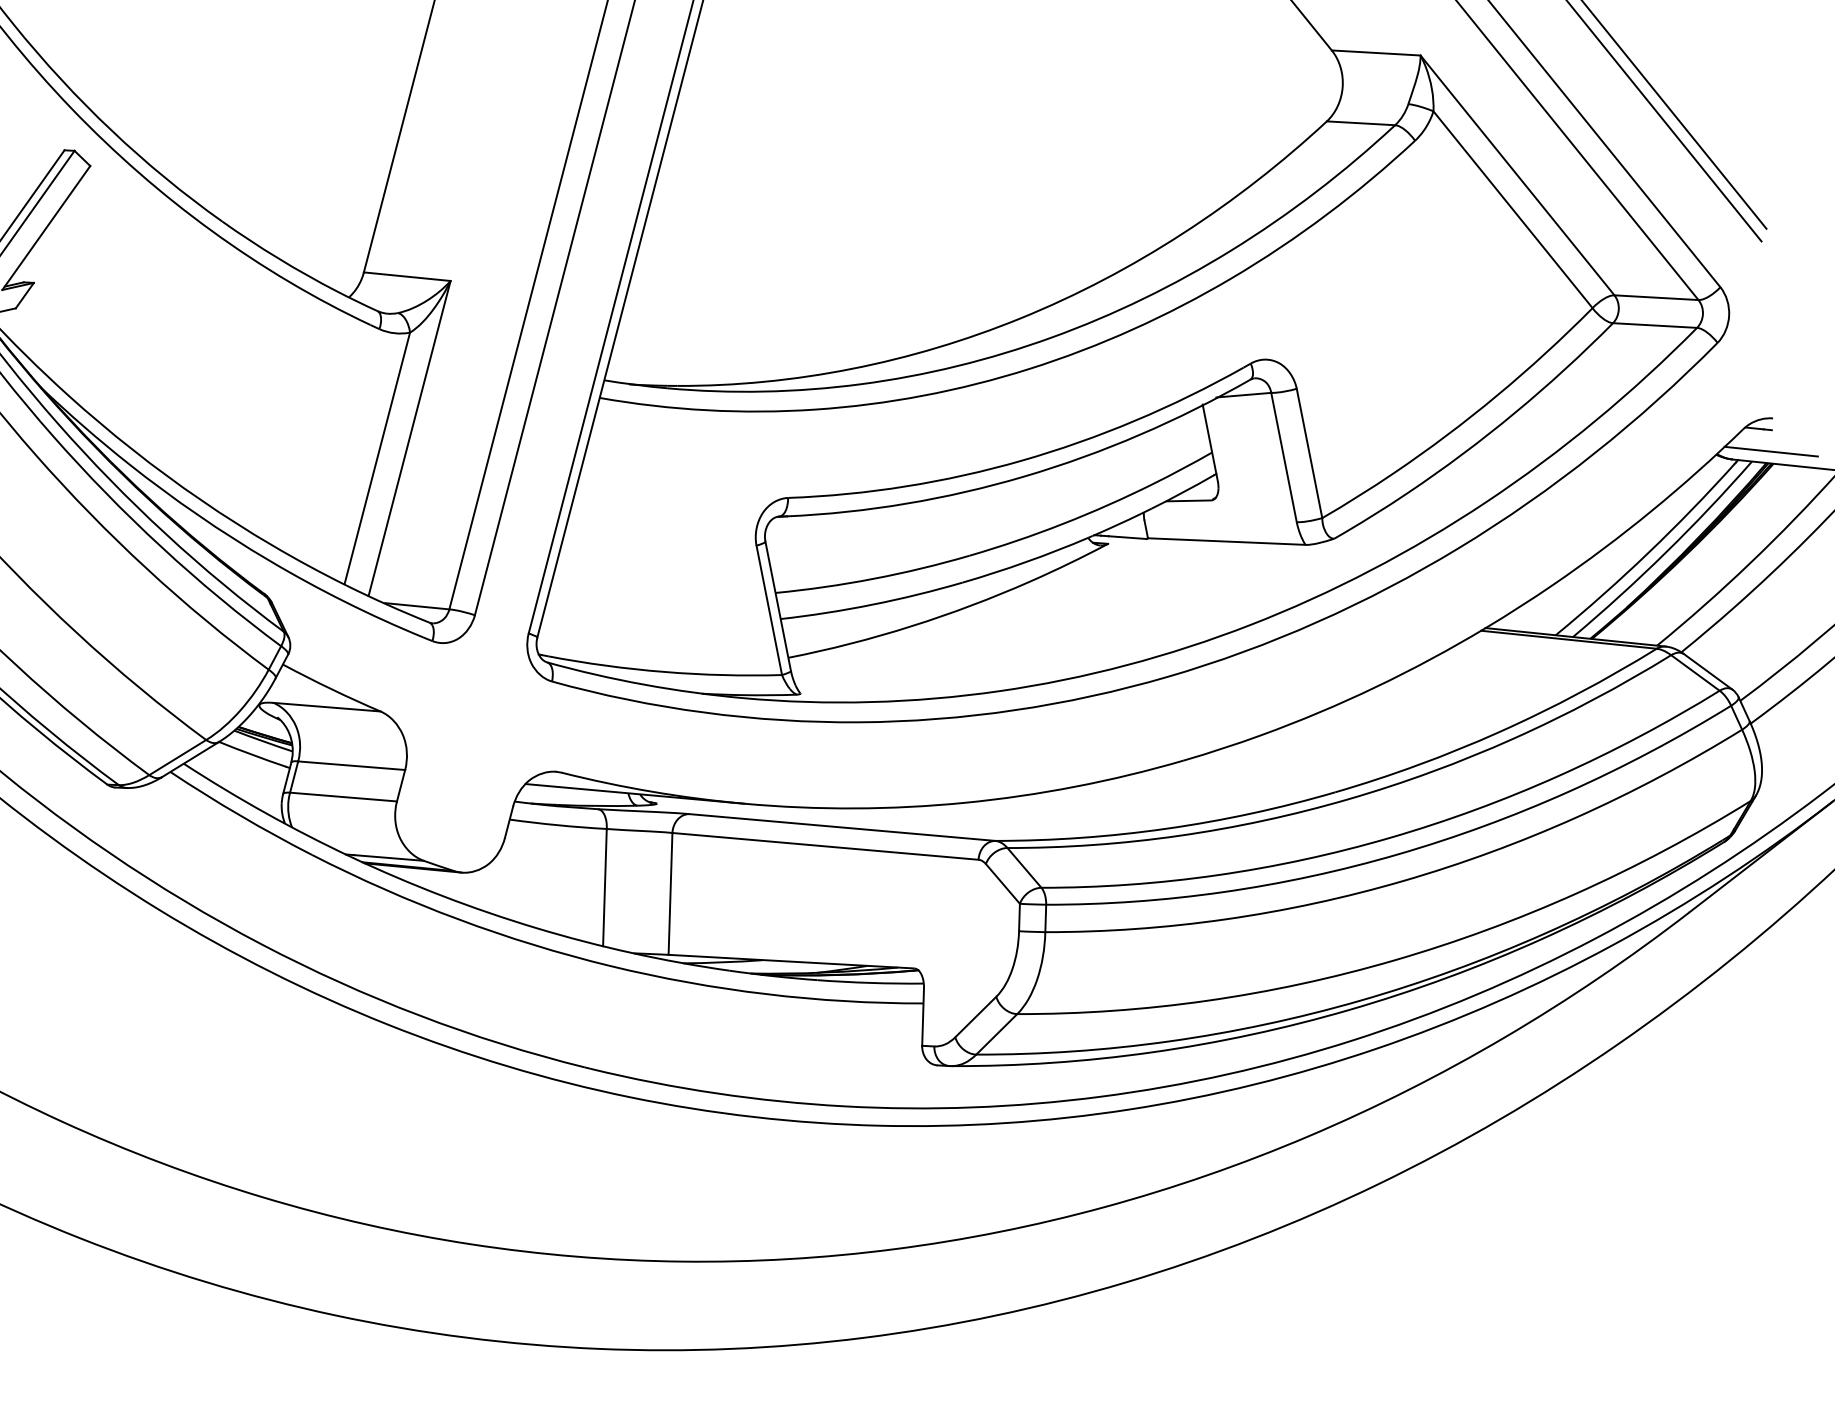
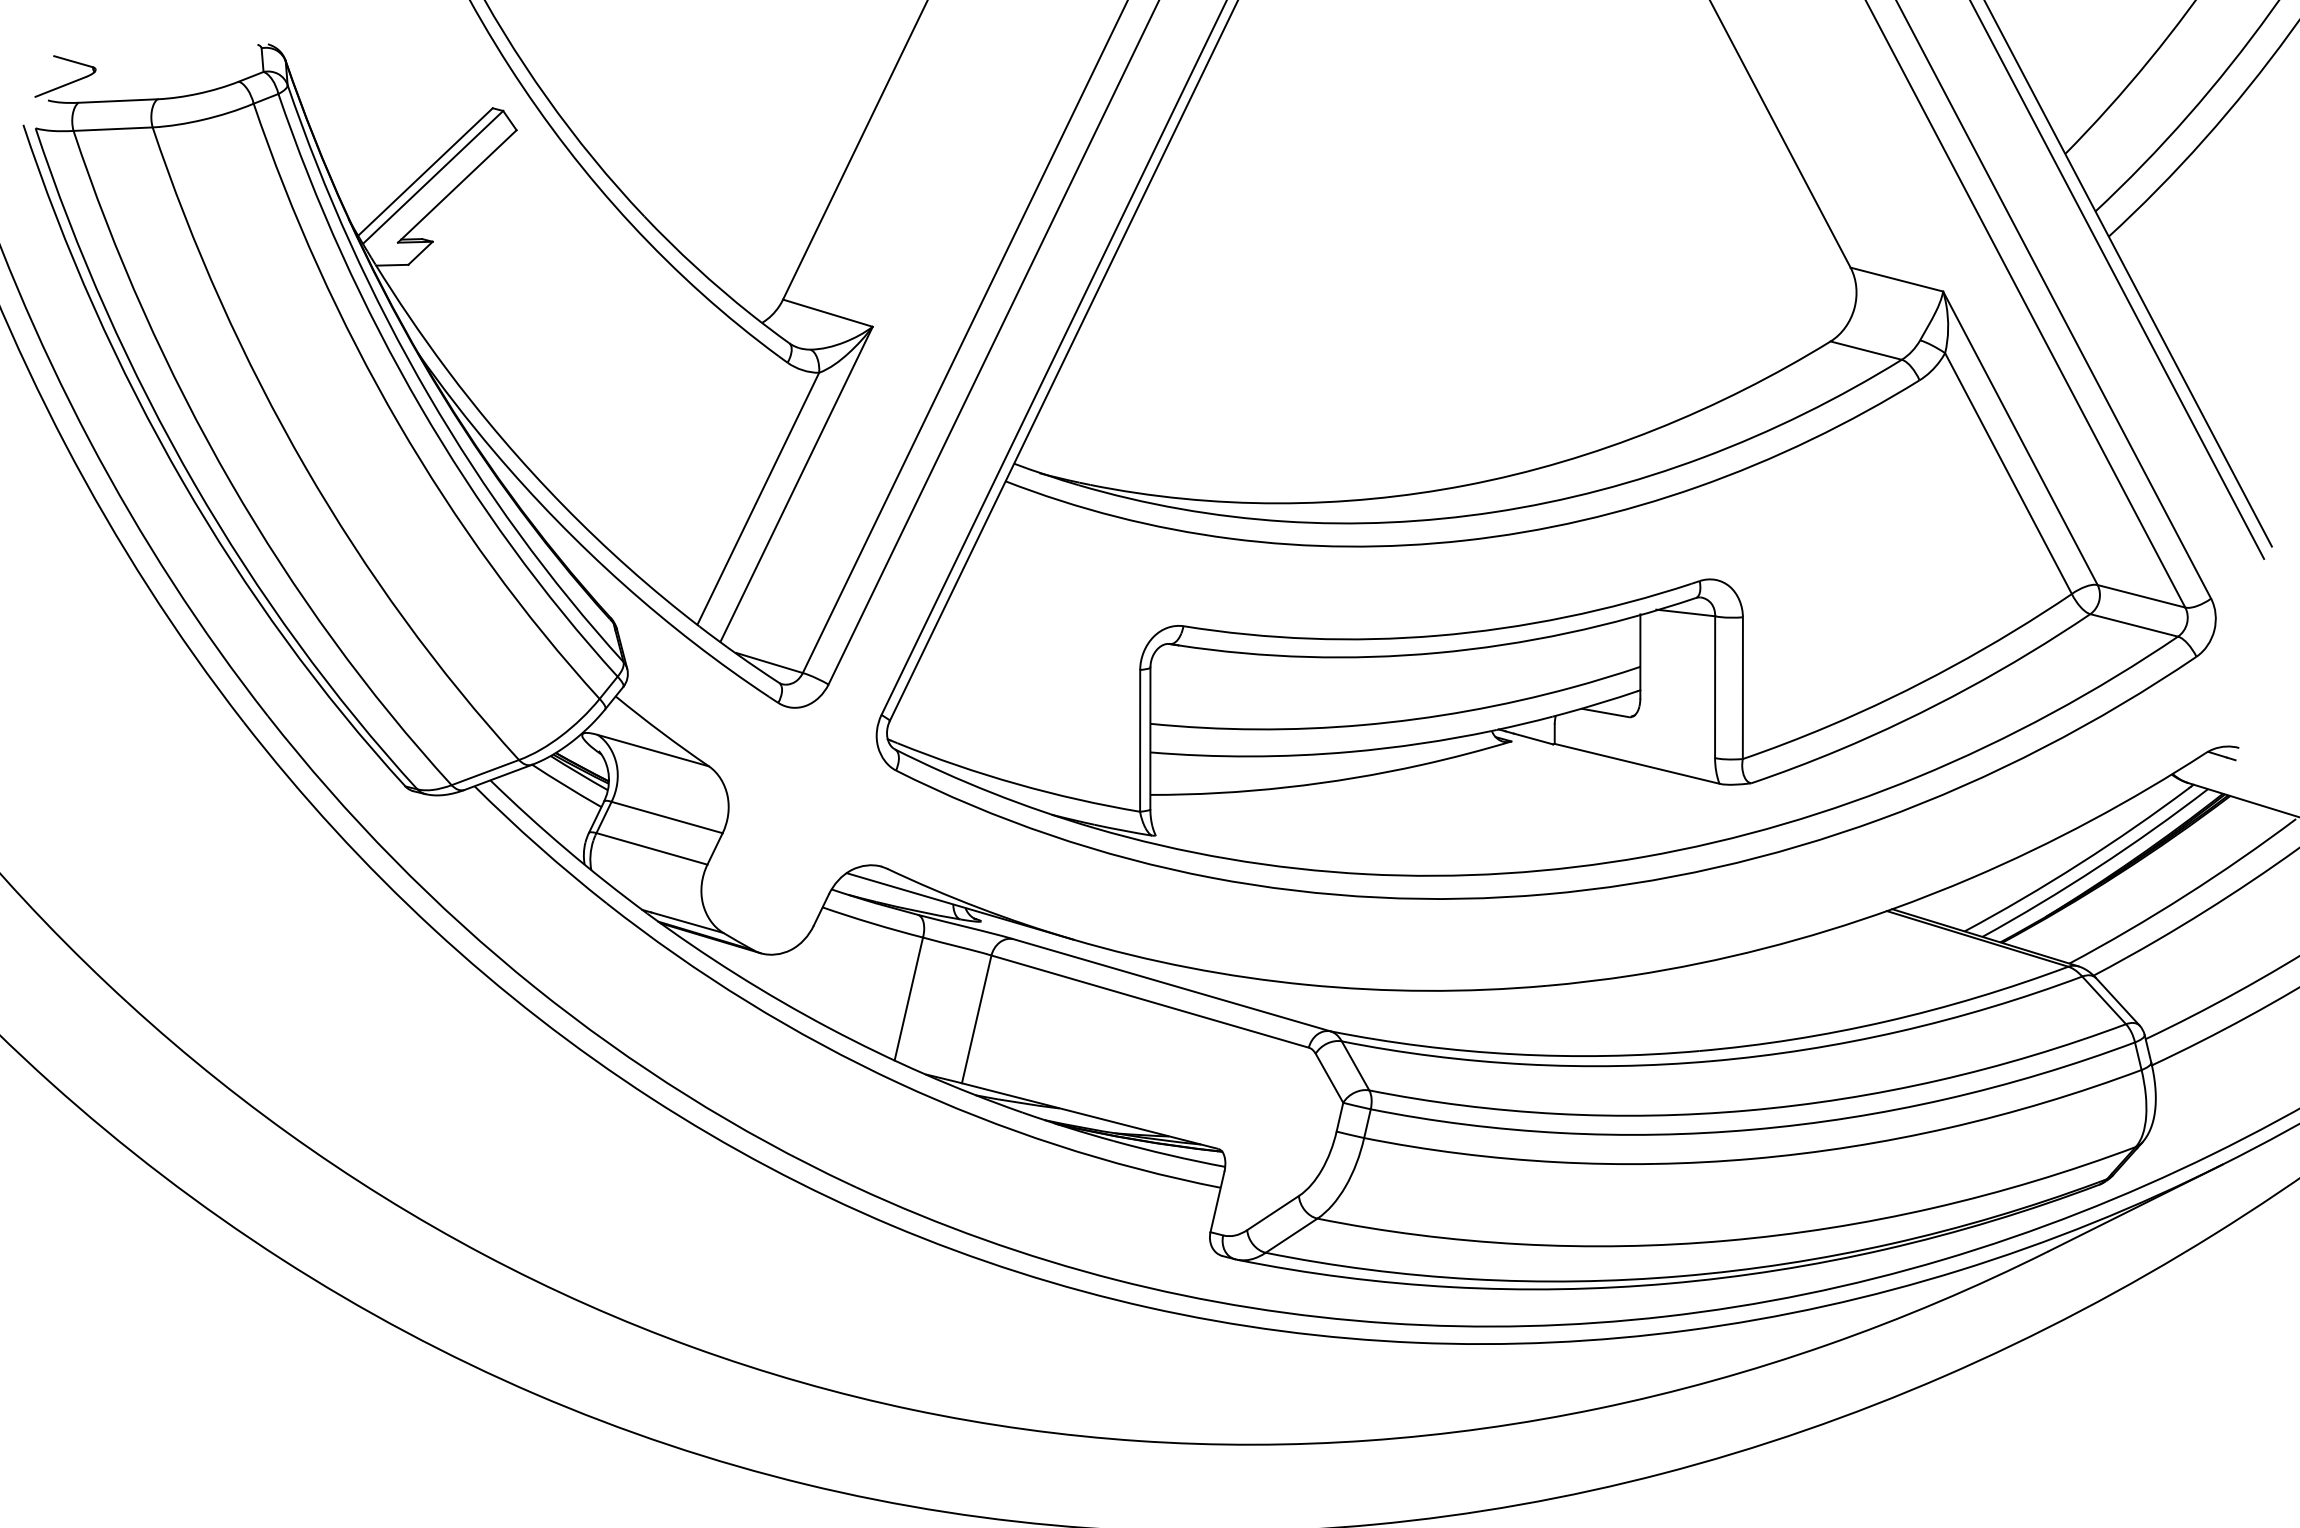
line: (1771, 451) -> (2230, 782), removed

